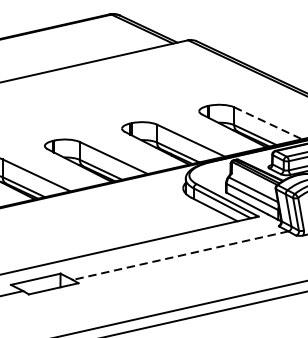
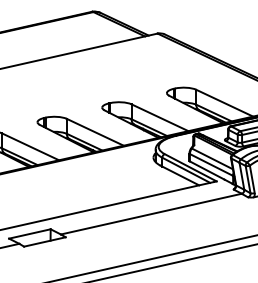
line: (269, 123) -> (225, 103), dashed -> solid
line: (180, 256) -> (151, 214), dashed -> solid

